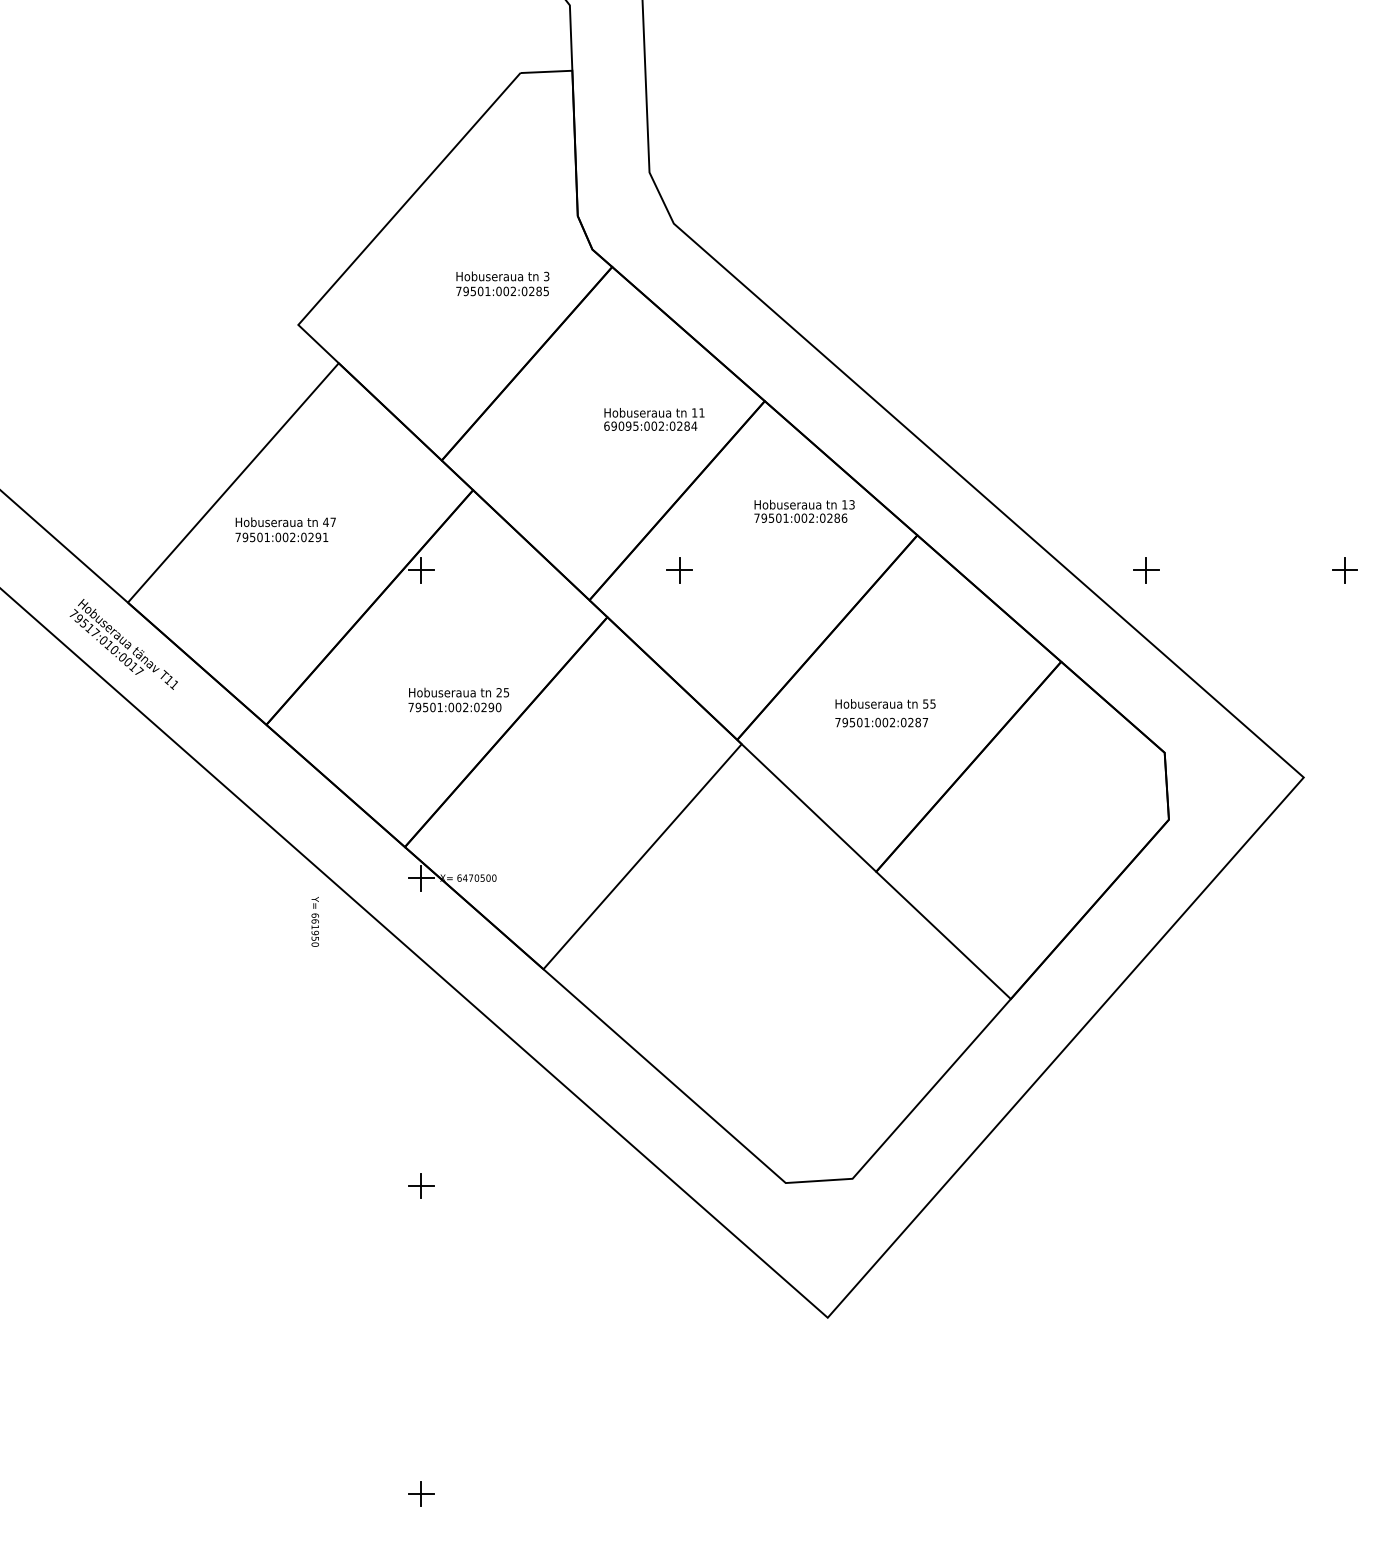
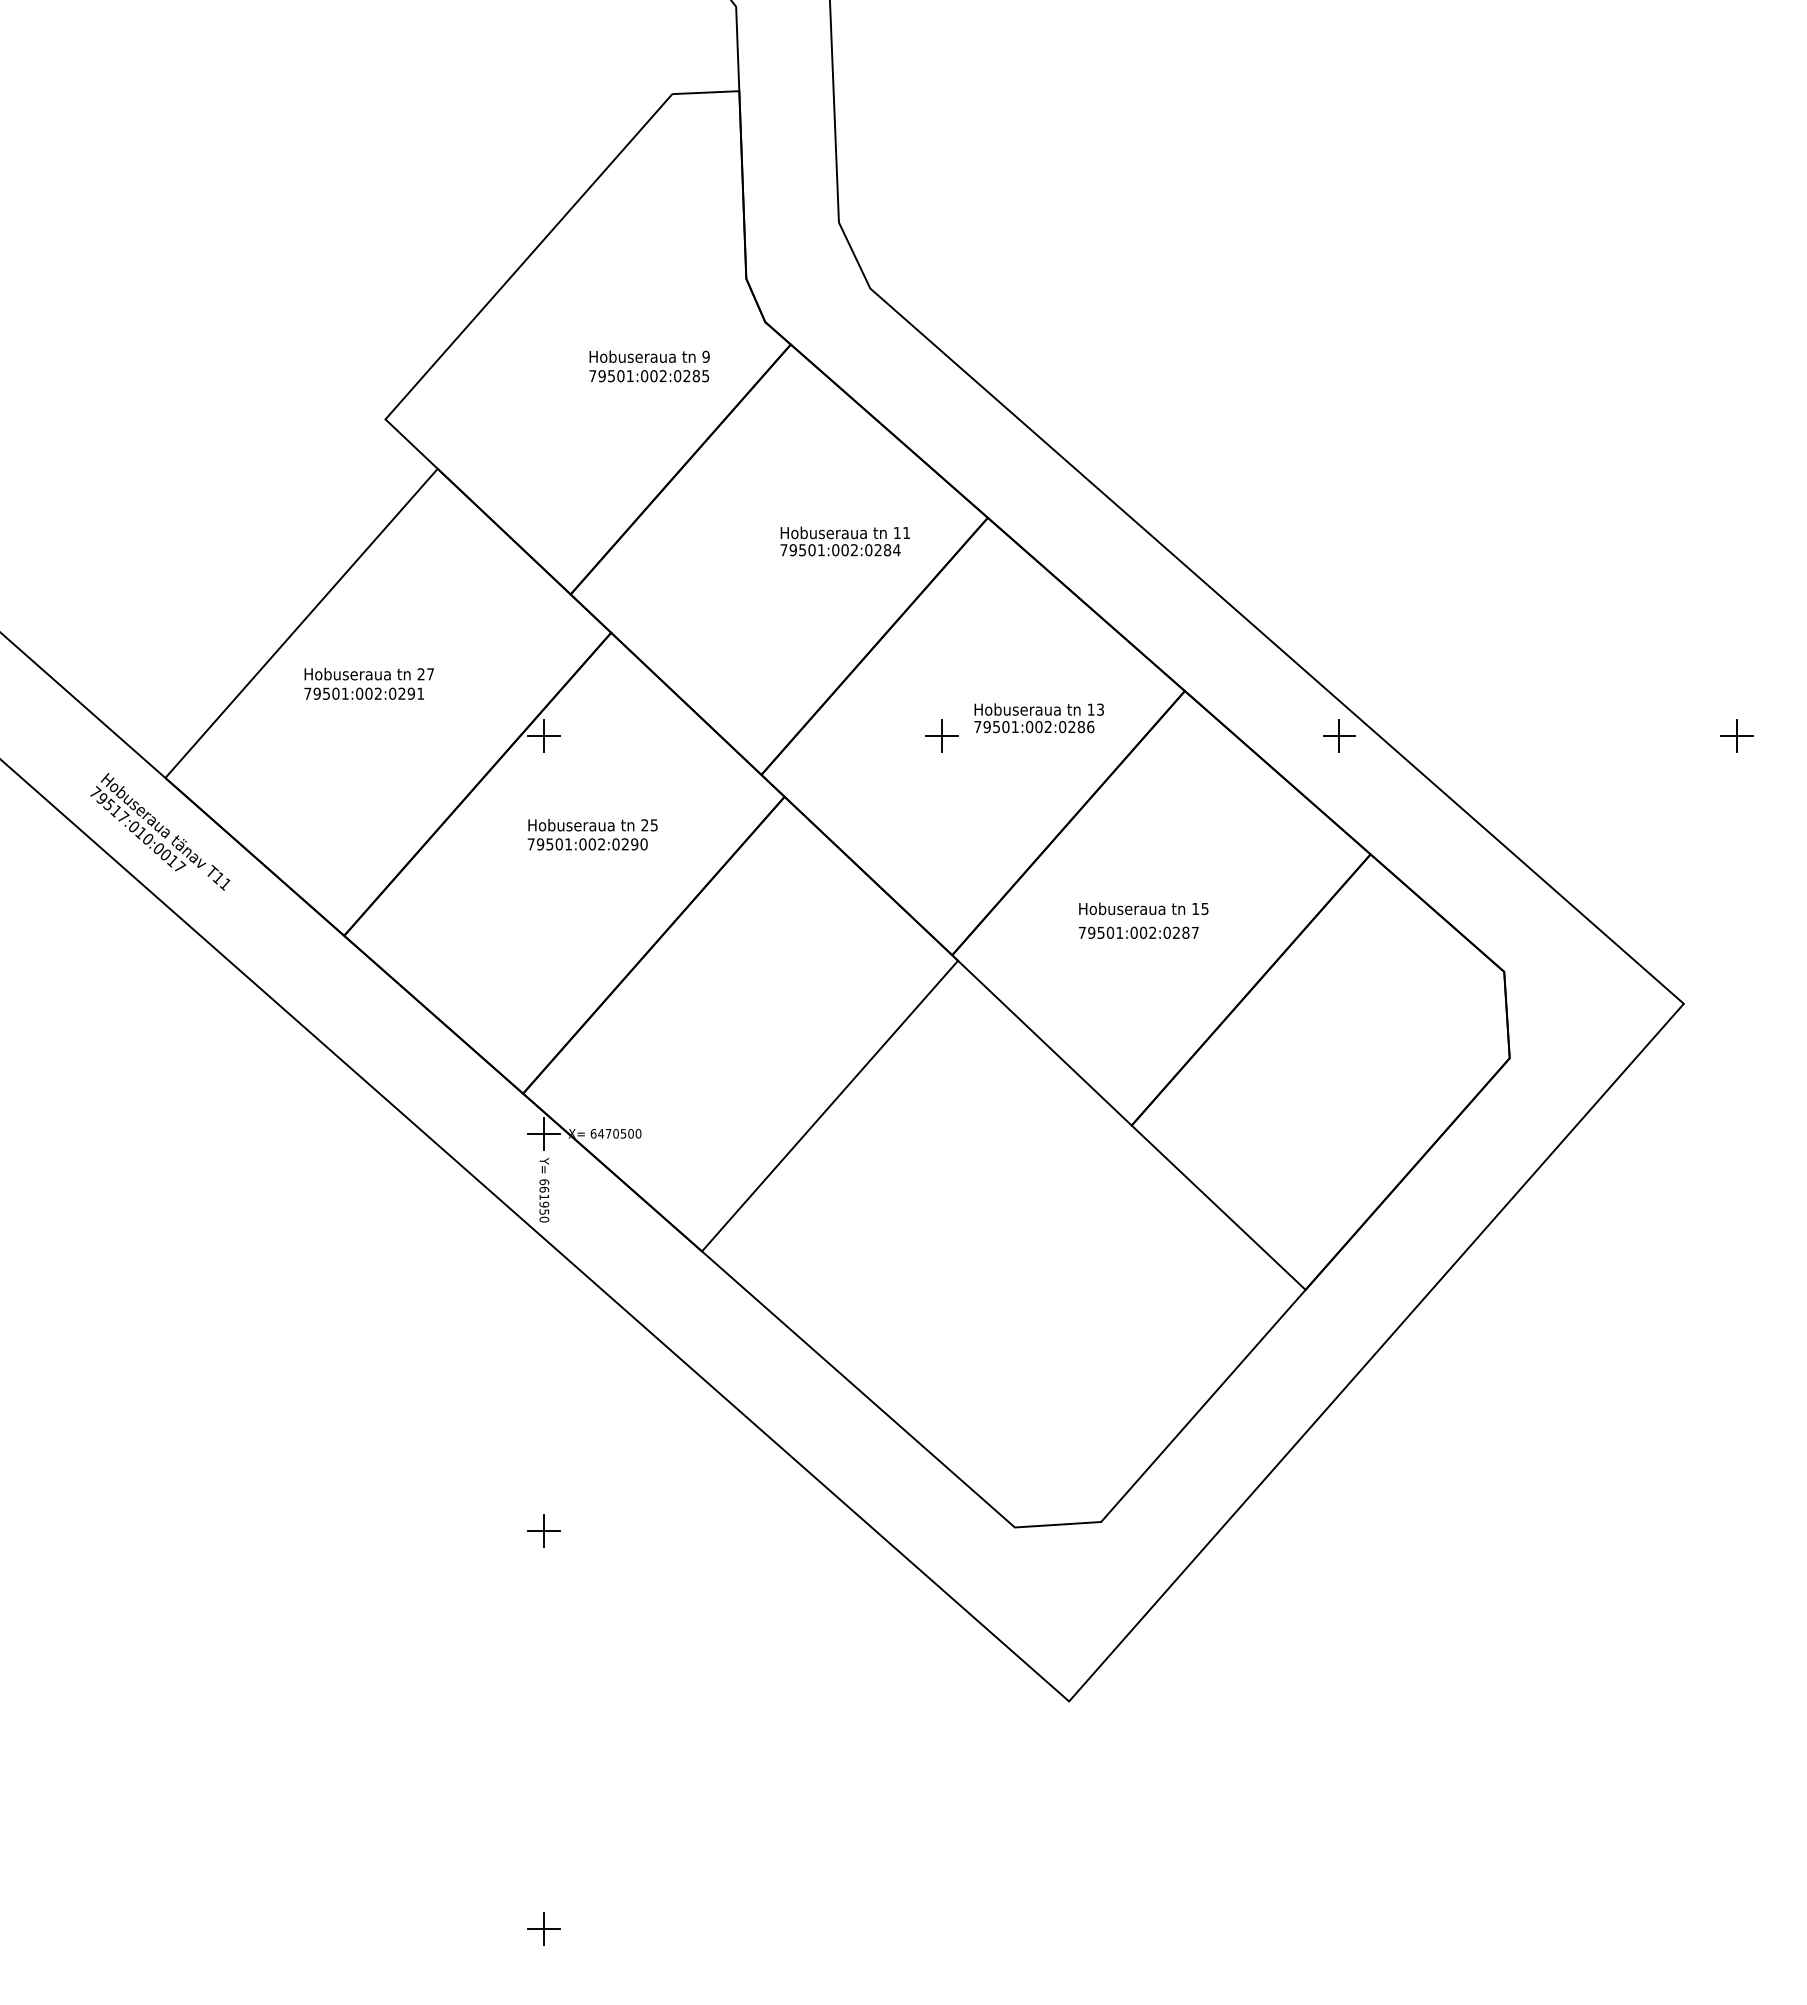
text: (546, 276) -> (705, 356), 3 -> 9
text: (621, 426) -> (802, 550), 69095:002:0284 -> 79501:002:0284
text: (804, 511) -> (1038, 718), moved
text: (325, 522) -> (420, 674), 47 -> 27
part: (679, 569) -> (941, 735), moved
part: (1146, 569) -> (1339, 735), moved
text: (458, 699) -> (592, 834), moved
text: (925, 704) -> (1195, 909), 55 -> 15
text: (315, 922) -> (544, 1190), moved

